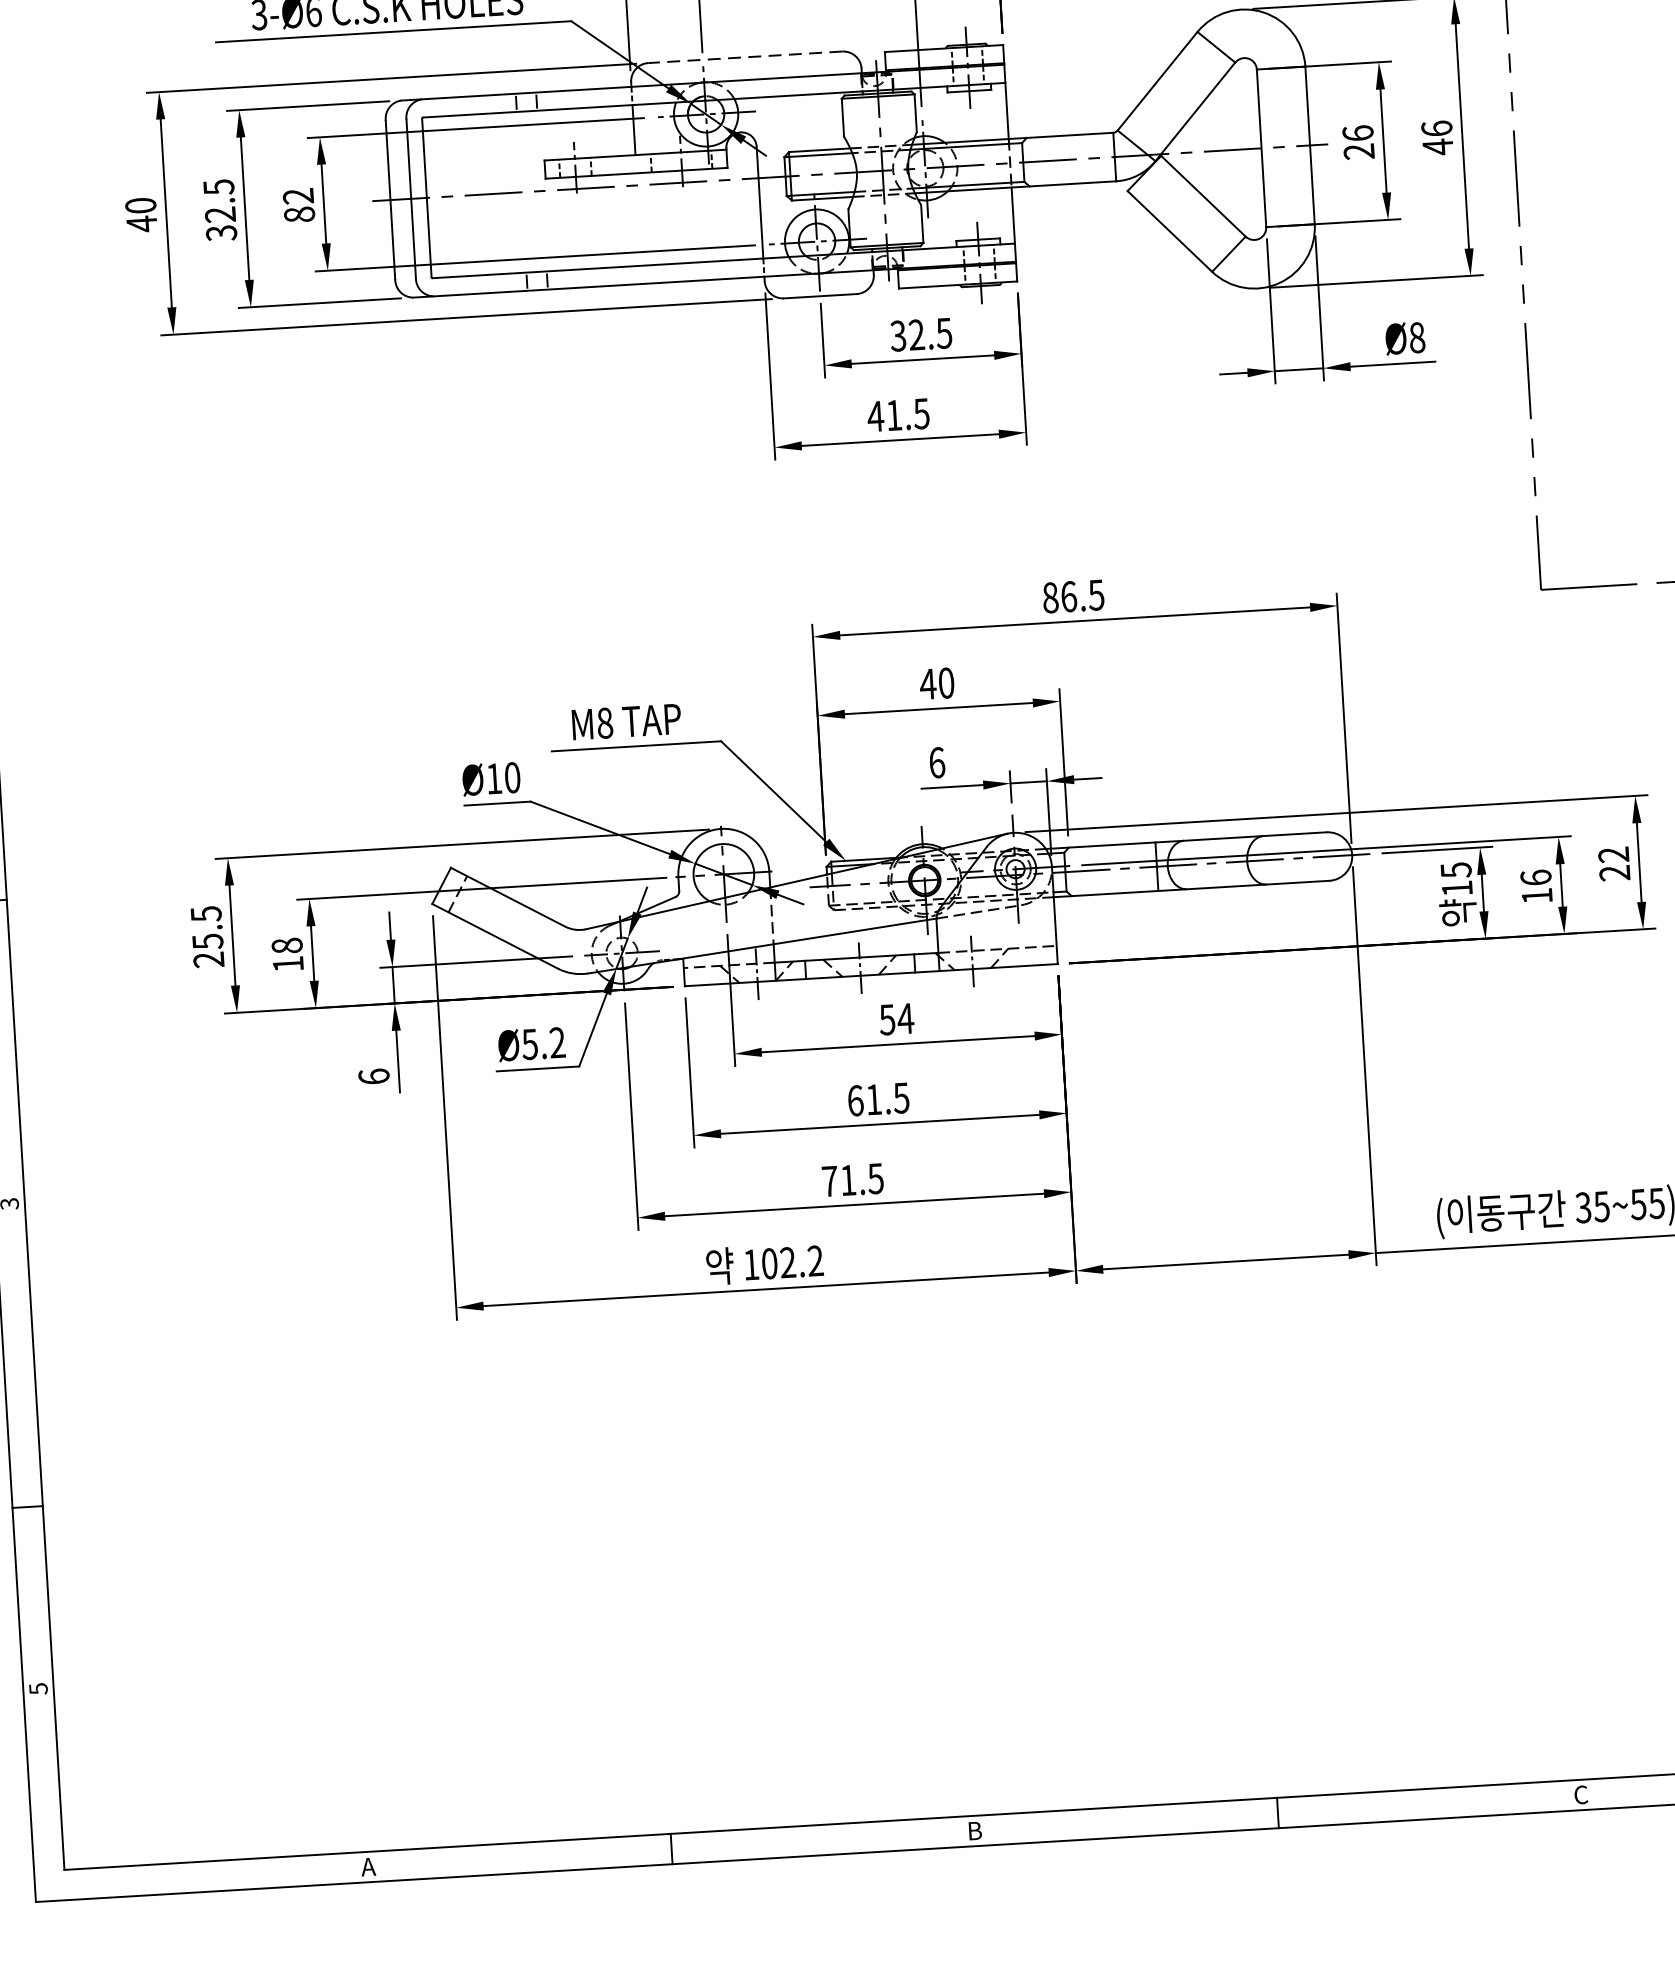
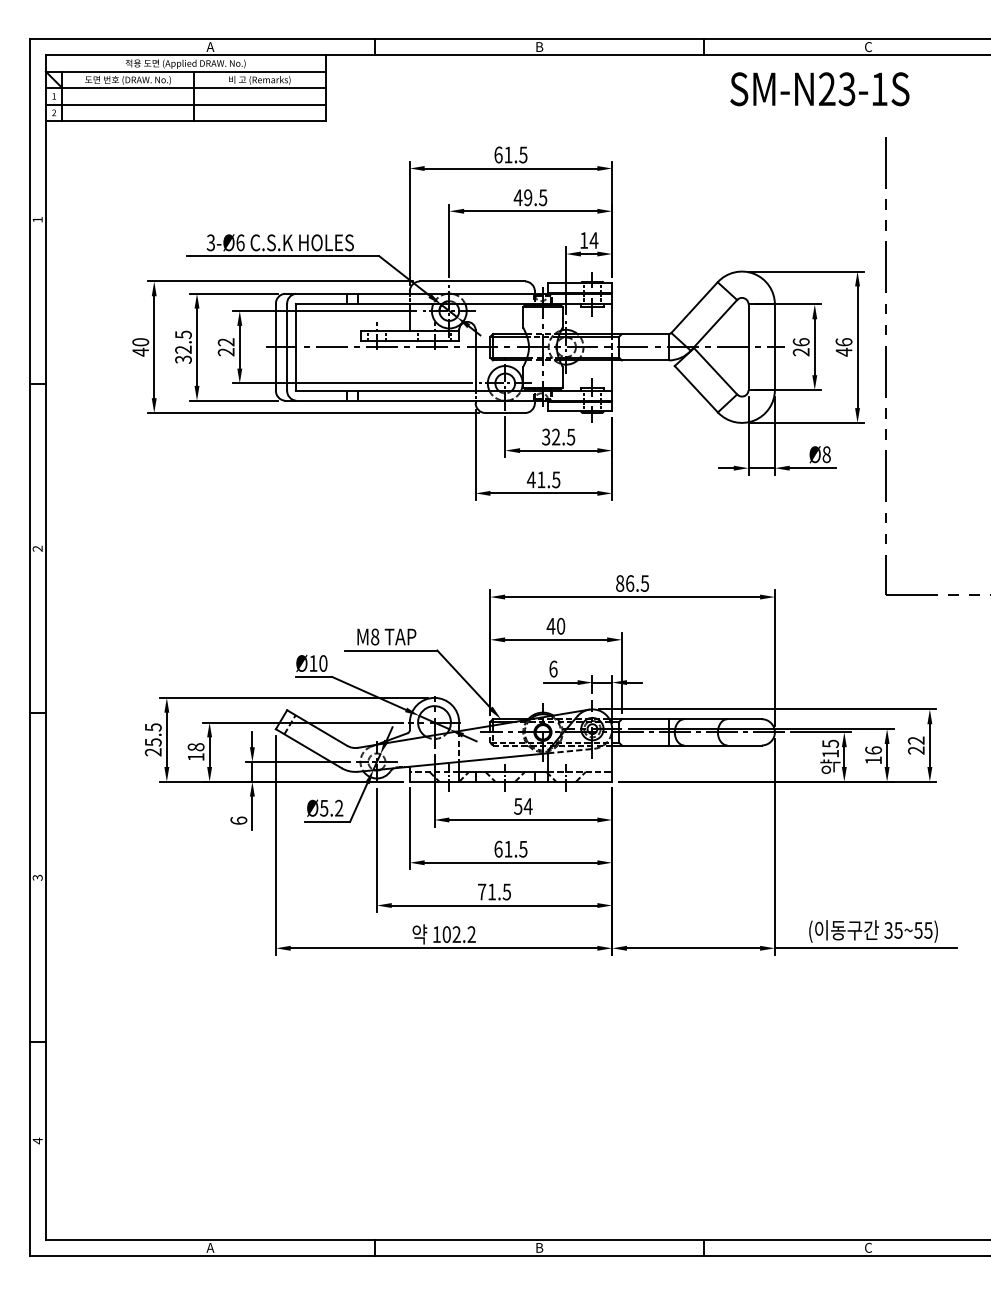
line: (745, 57) -> (472, 281), dashed -> solid
text: (298, 215) -> (225, 352), 82 -> 22
text: (37, 1688) -> (37, 1140), 5 -> 4

